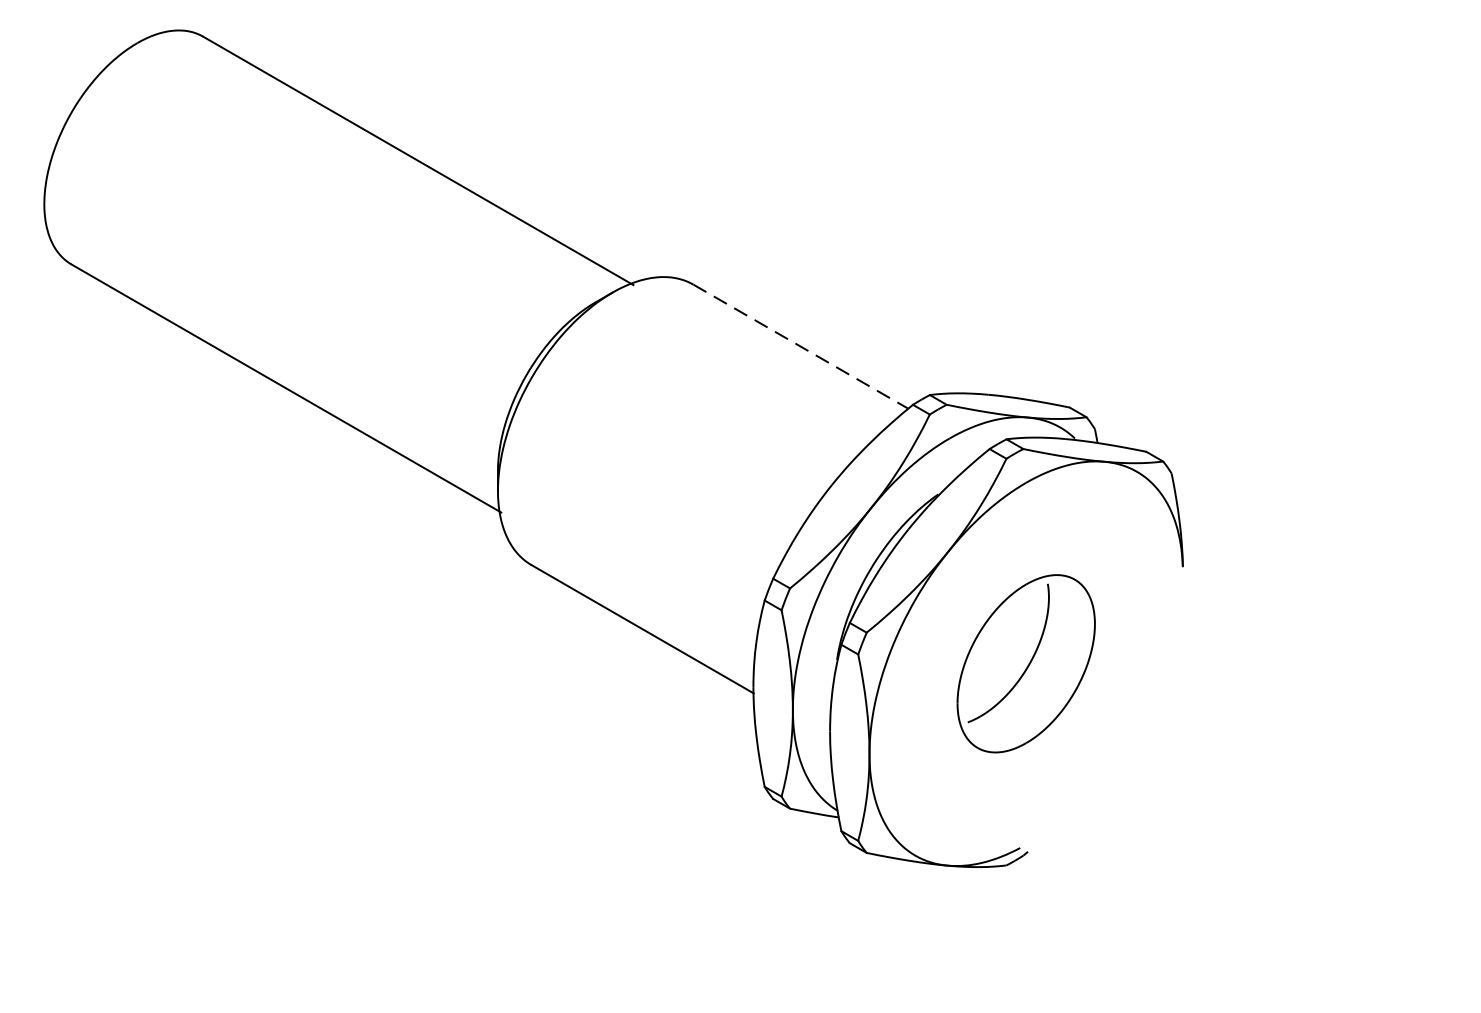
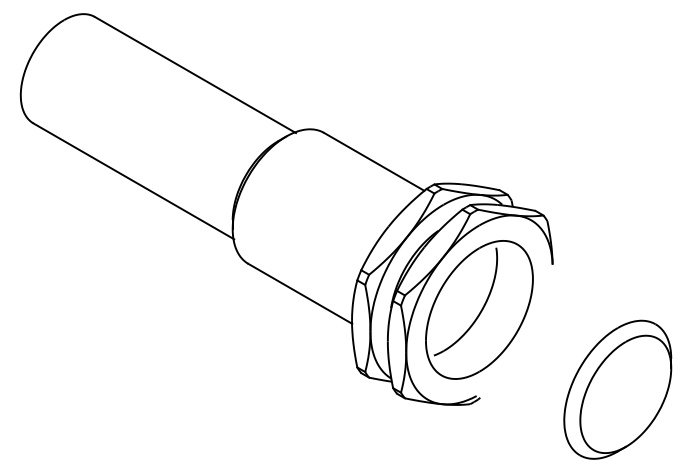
line: (801, 345) -> (374, 161), dashed -> solid
part: (1026, 662) -> (479, 309), size x1.67
part: (1321, 834) -> (617, 389), added

